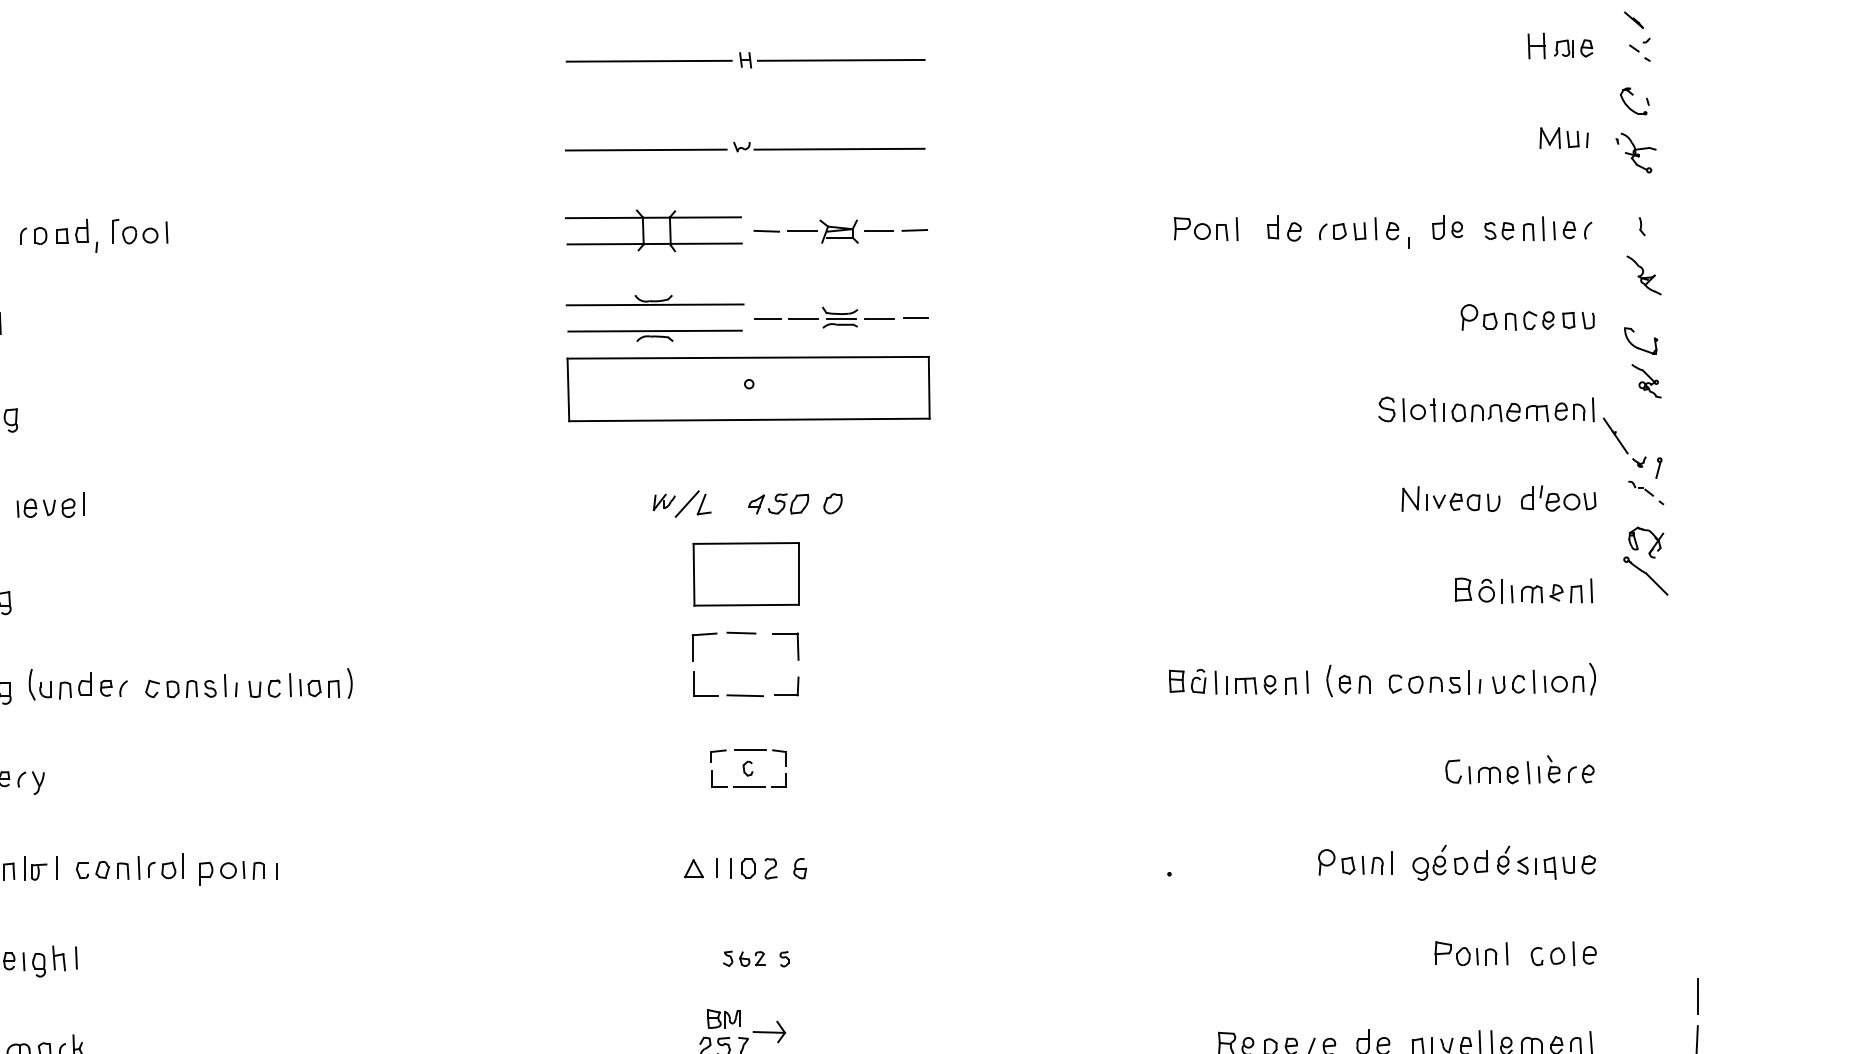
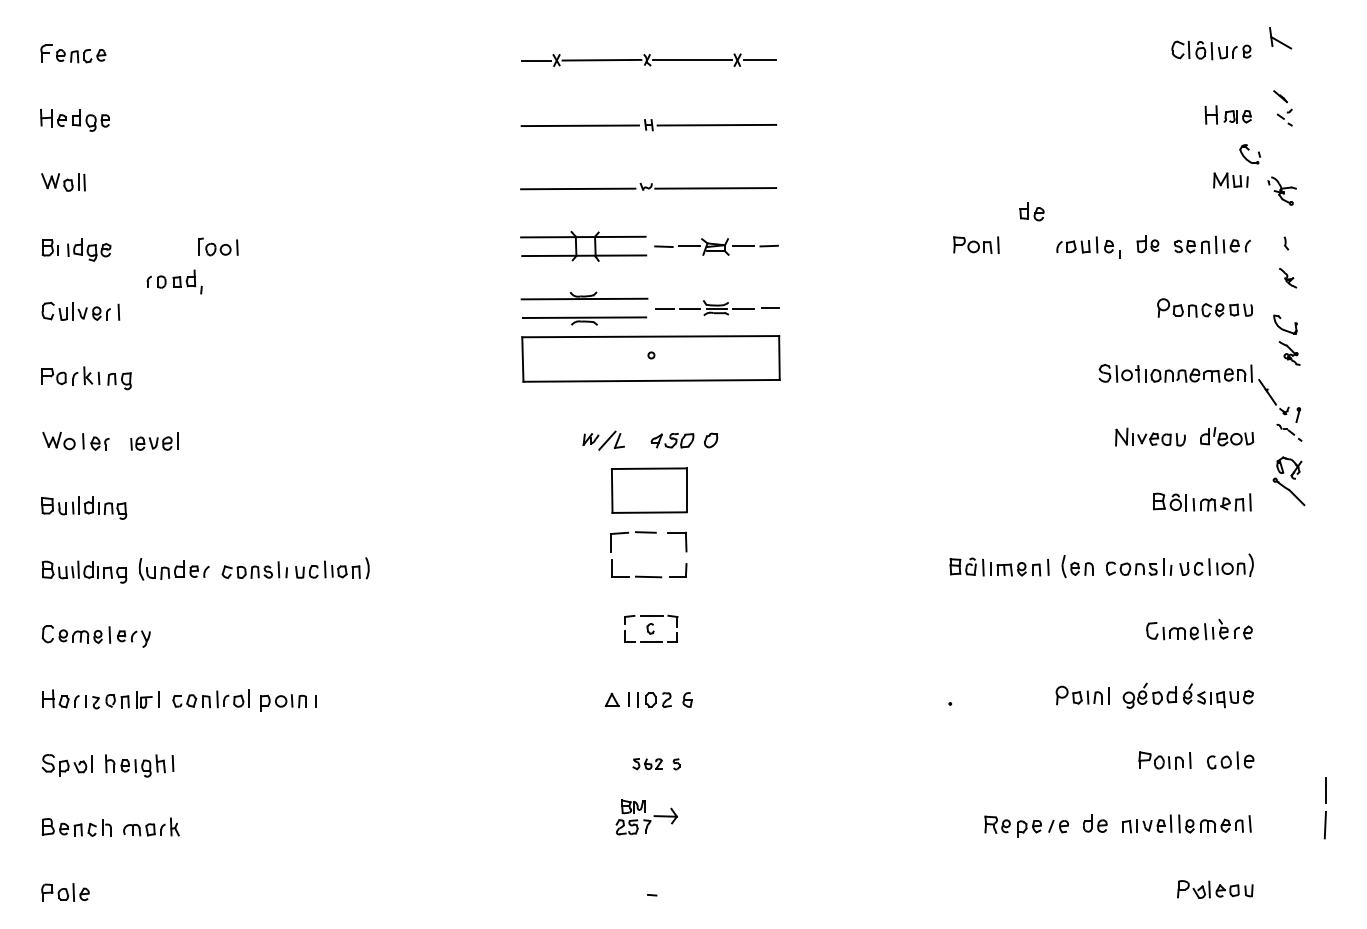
part: (1633, 101) -> (1249, 154), moved
part: (1283, 228) -> (1031, 211), moved
part: (58, 235) -> (174, 281), moved
part: (1643, 274) -> (1287, 277), size x0.7

